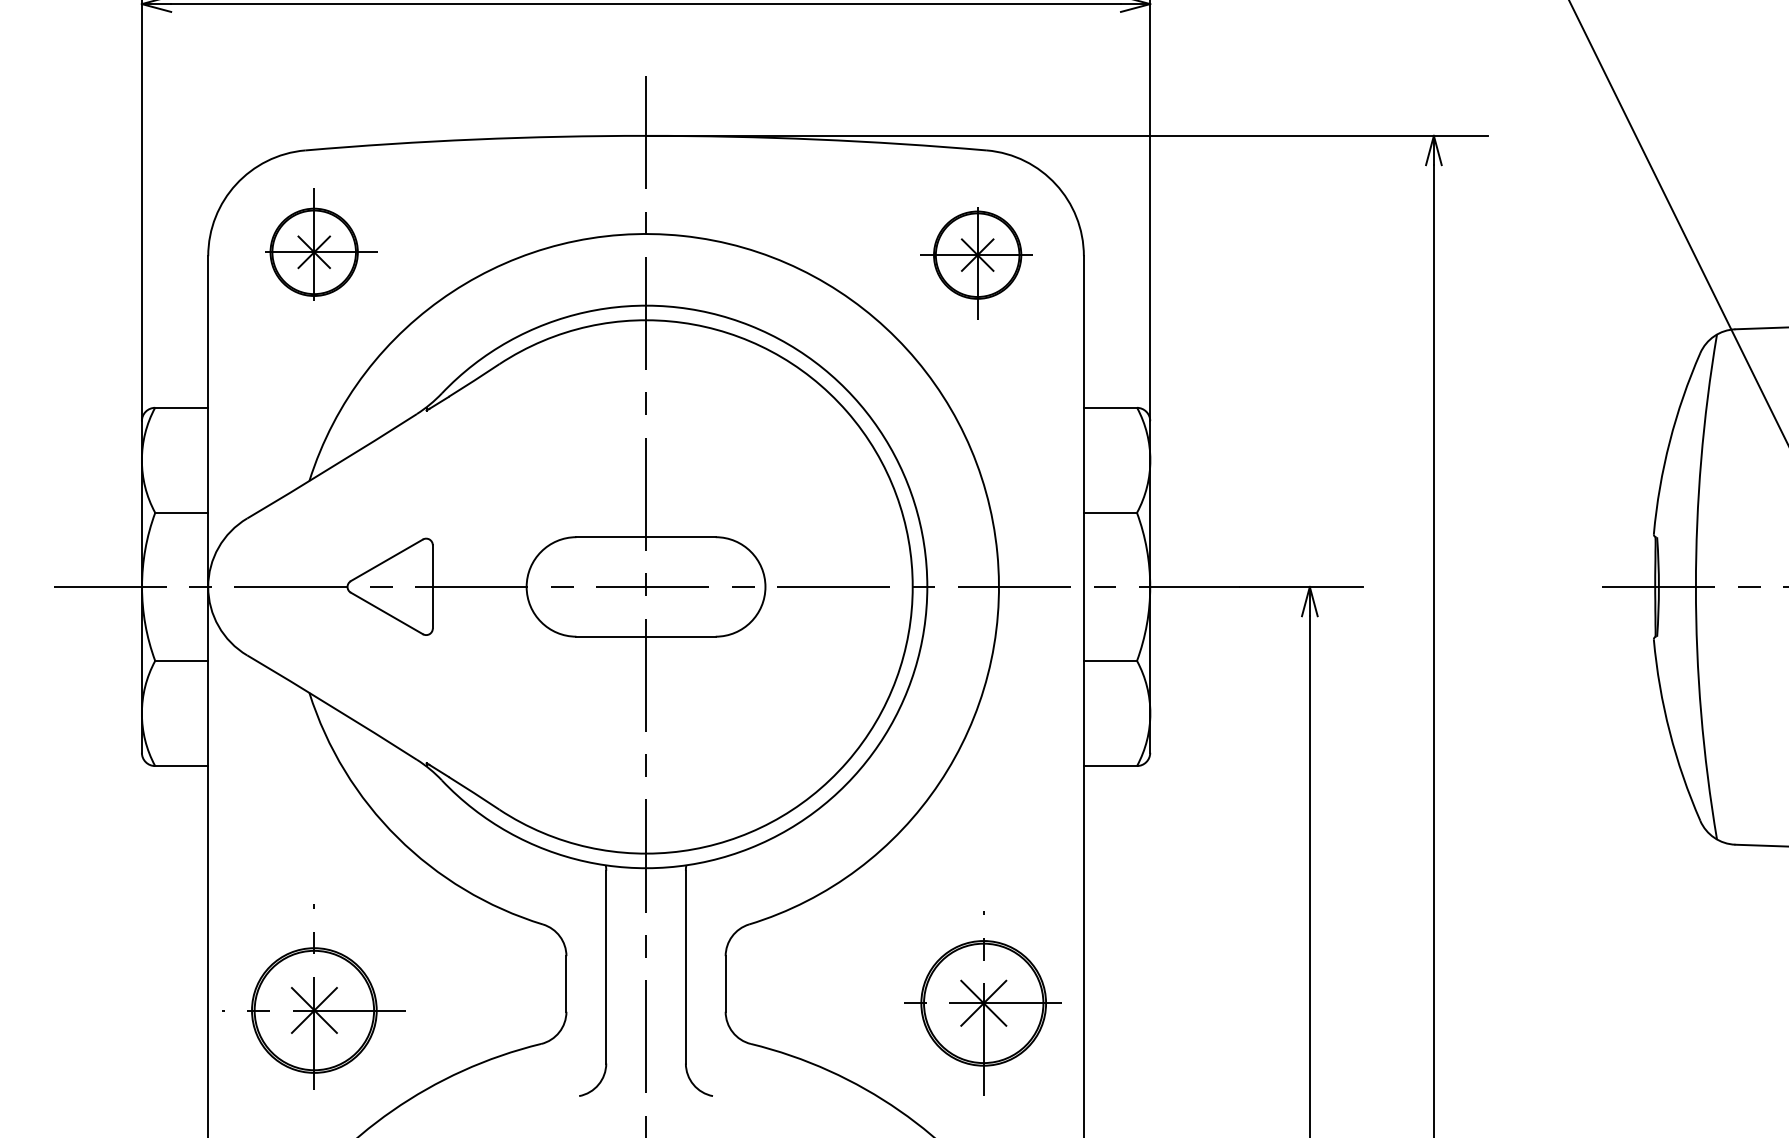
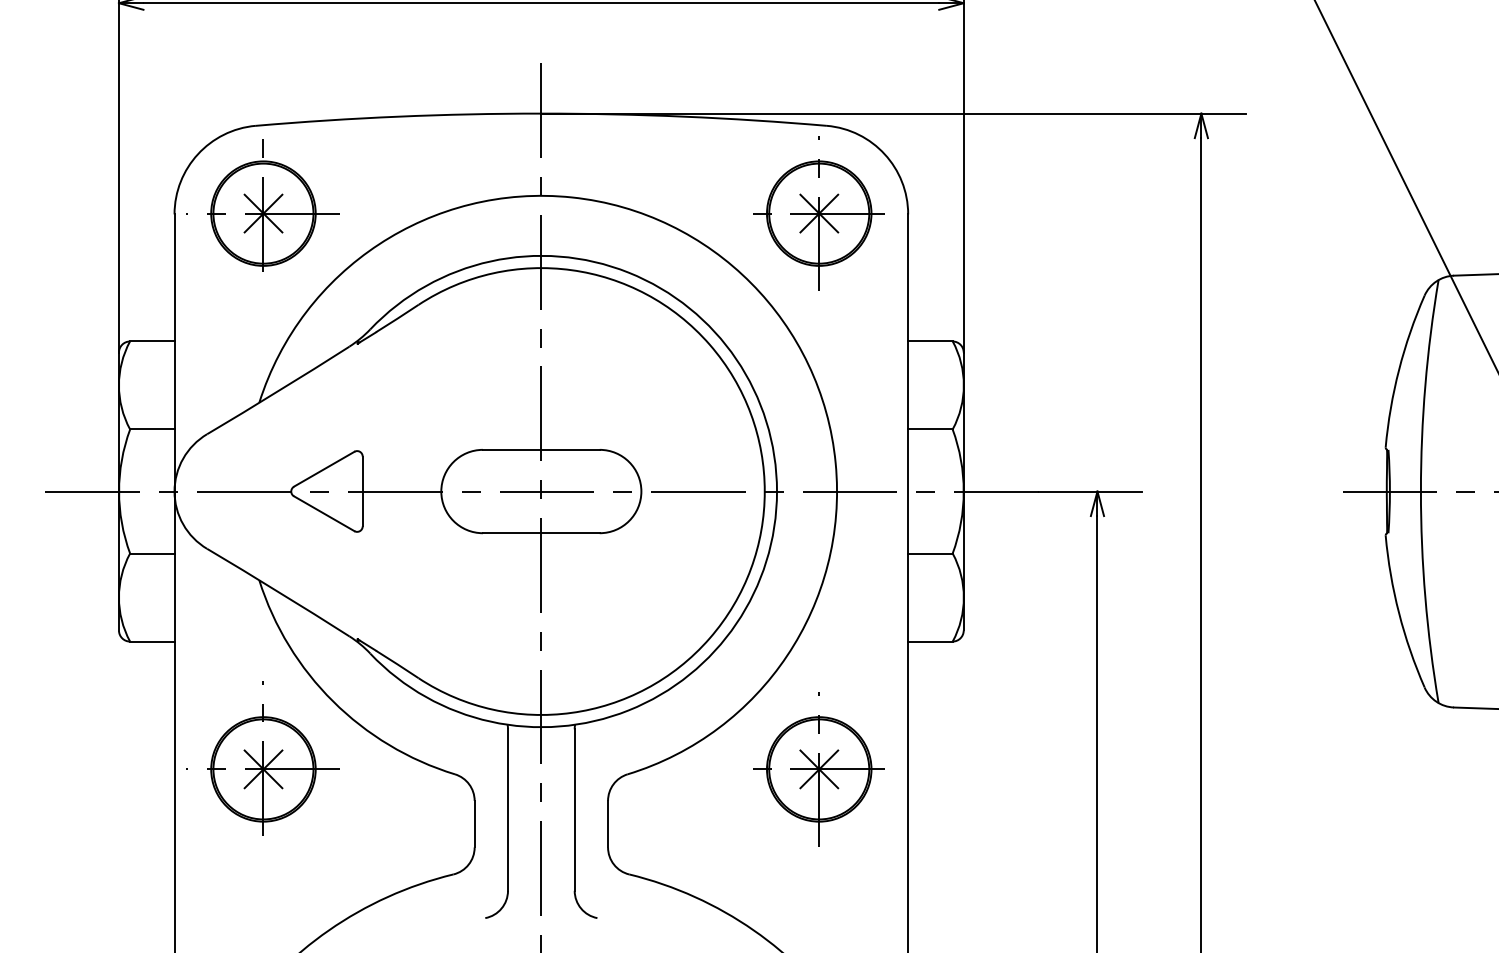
part: (313, 245) -> (262, 205), size x1.43
part: (976, 255) -> (818, 213), size x1.43
part: (313, 997) -> (262, 758), moved
part: (982, 1003) -> (818, 769), moved

